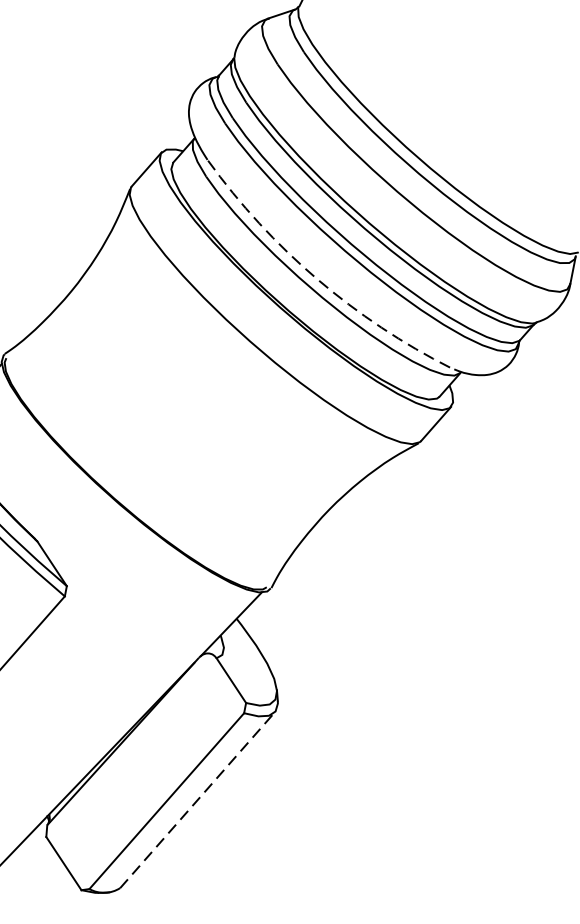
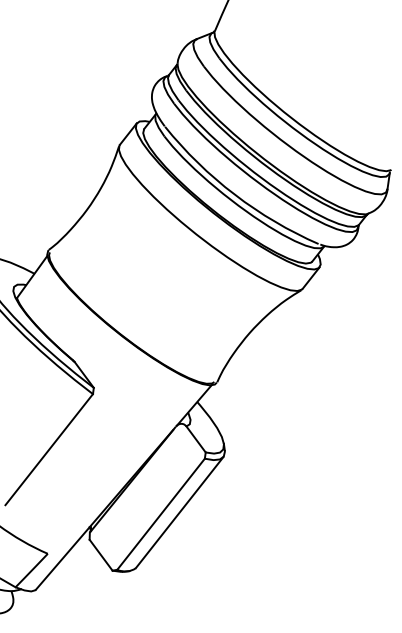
arc: (316, 278) -> (234, 194), dashed -> solid
line: (197, 799) -> (179, 512), dashed -> solid

